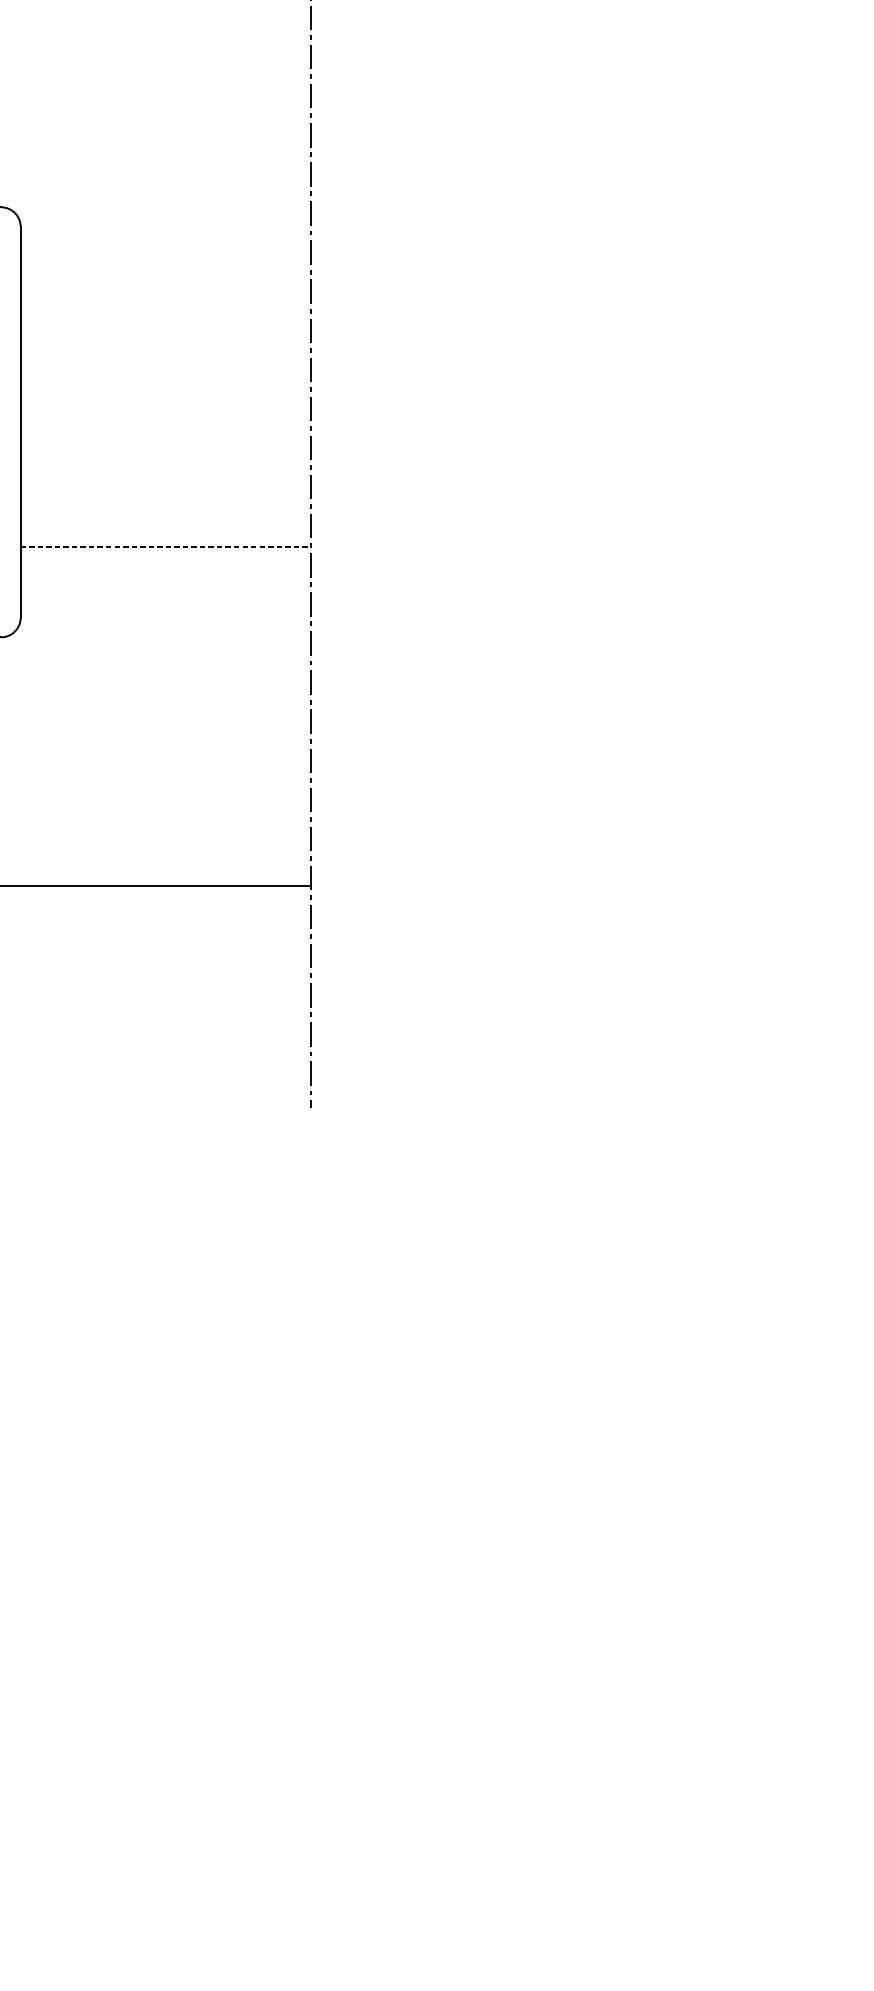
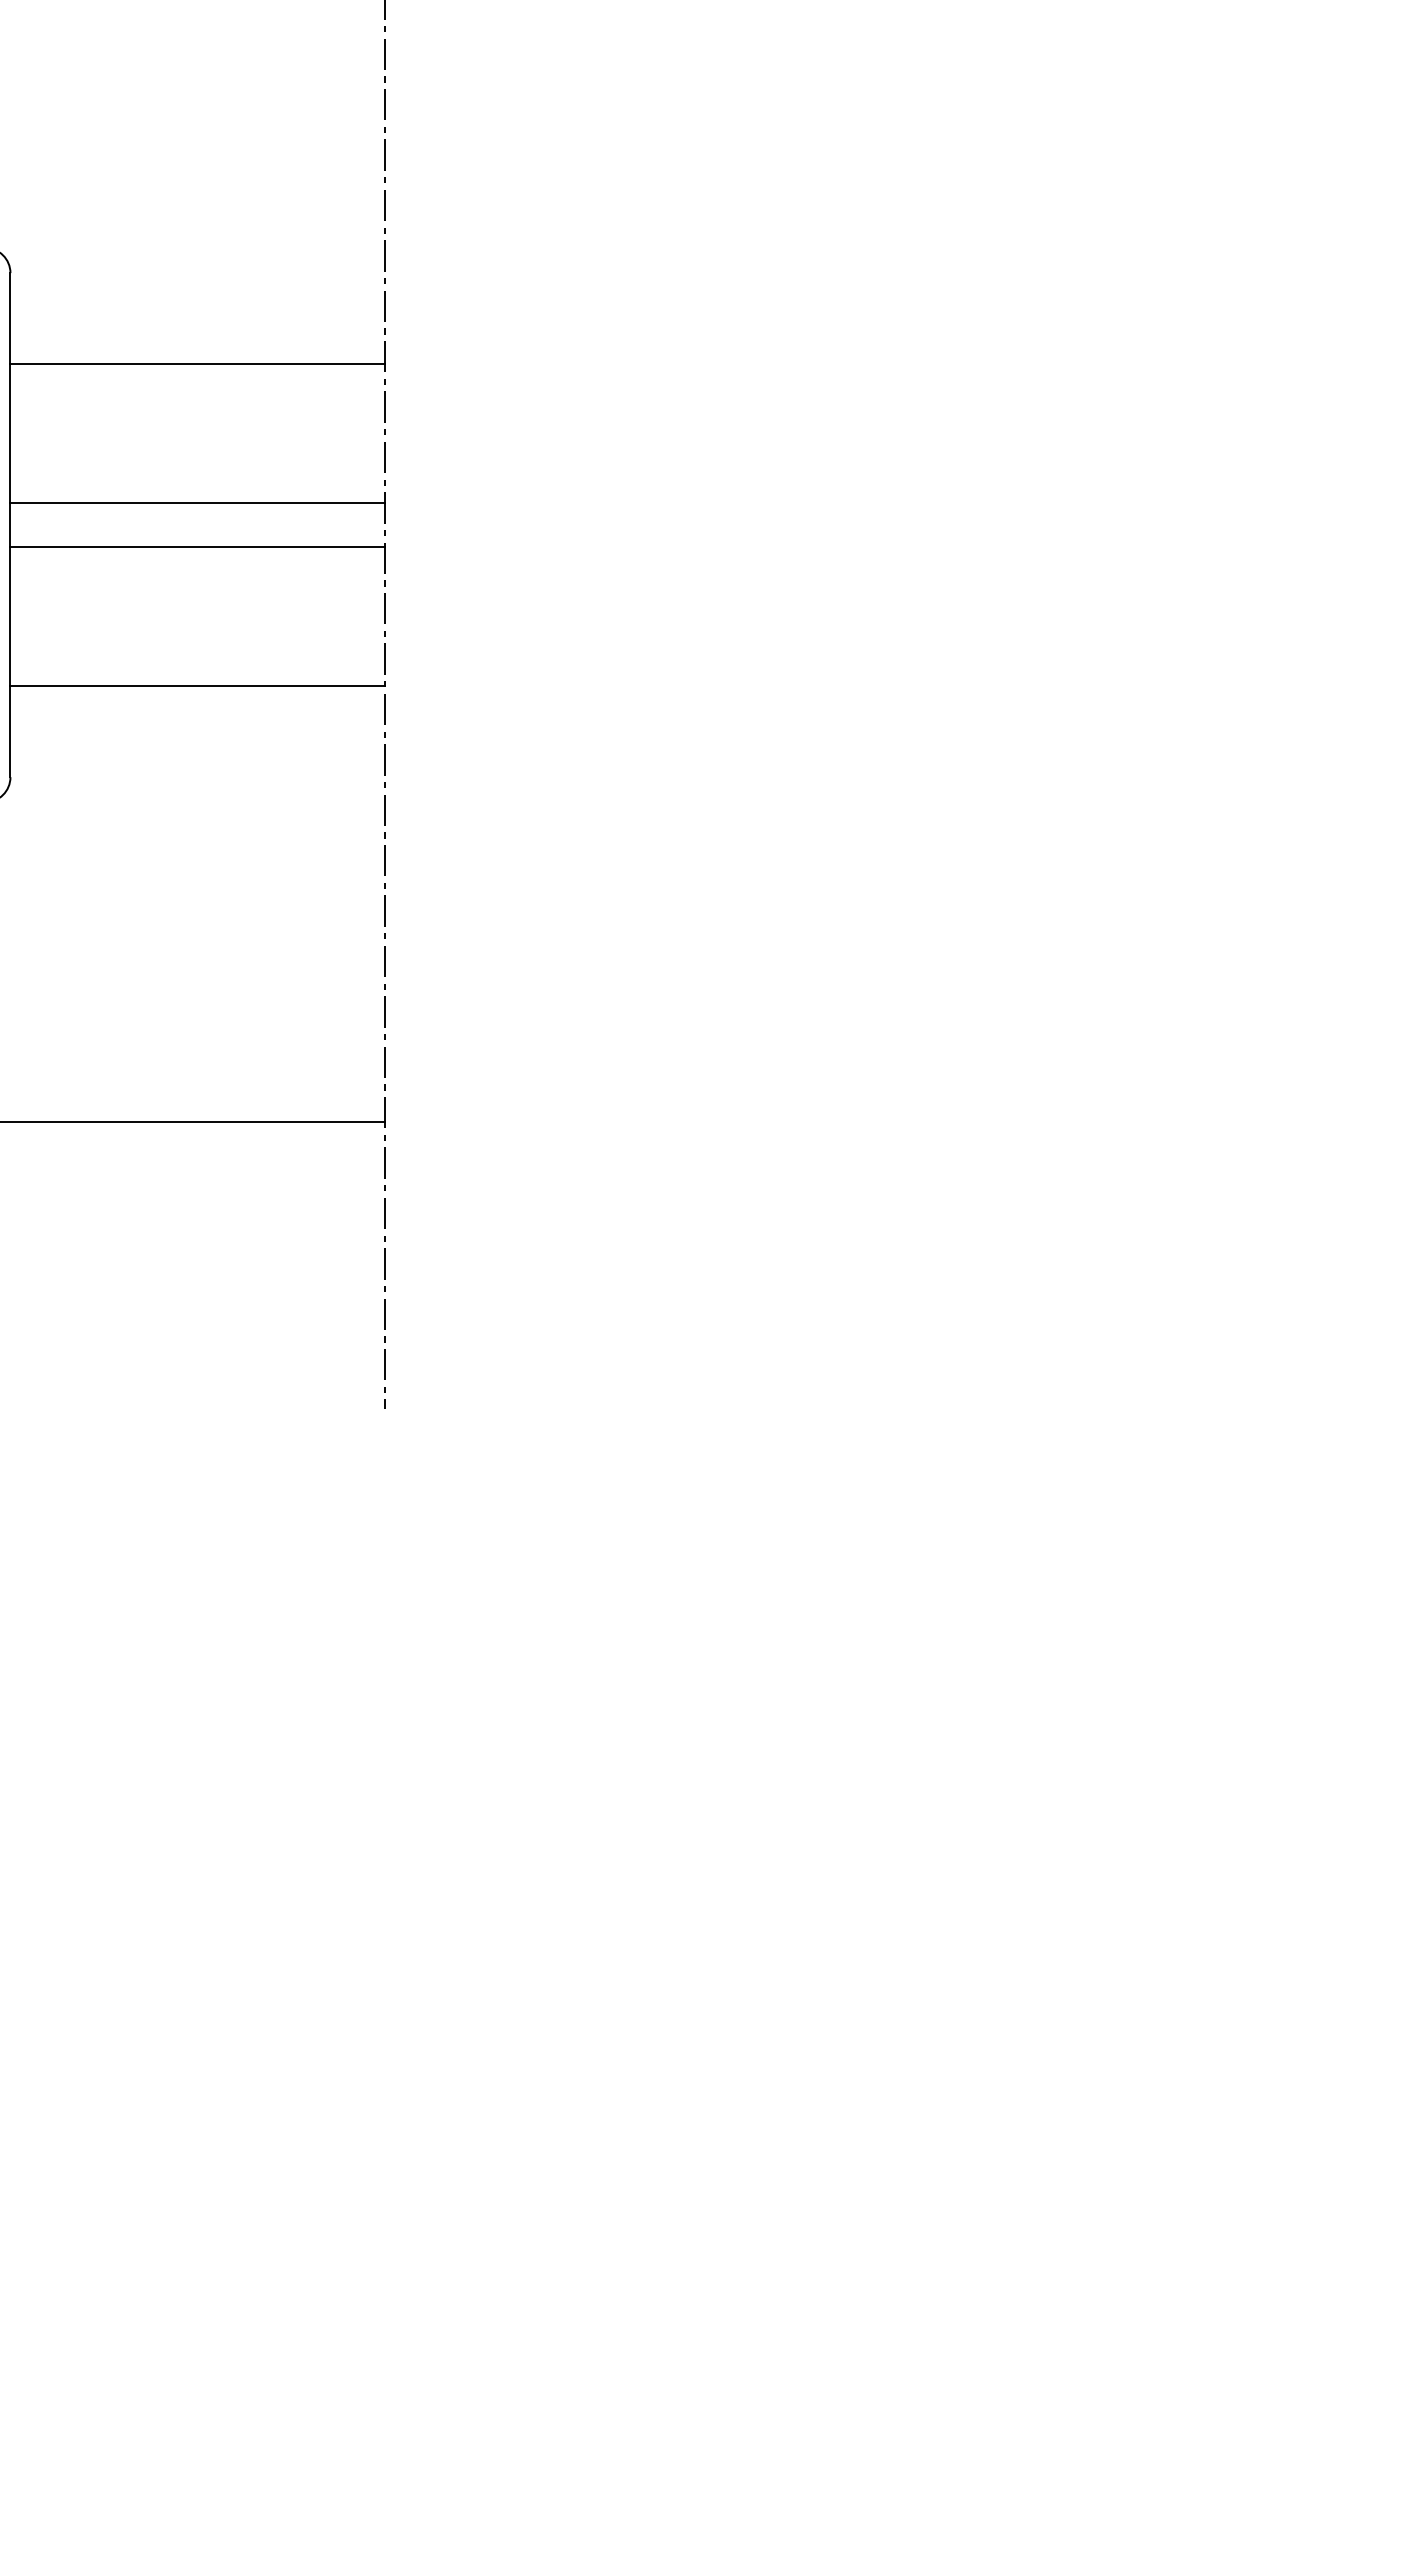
line: (165, 296) -> (197, 363), added
line: (165, 404) -> (197, 502), added
line: (165, 439) -> (197, 547), added
line: (166, 547) -> (198, 686), dashed -> solid

